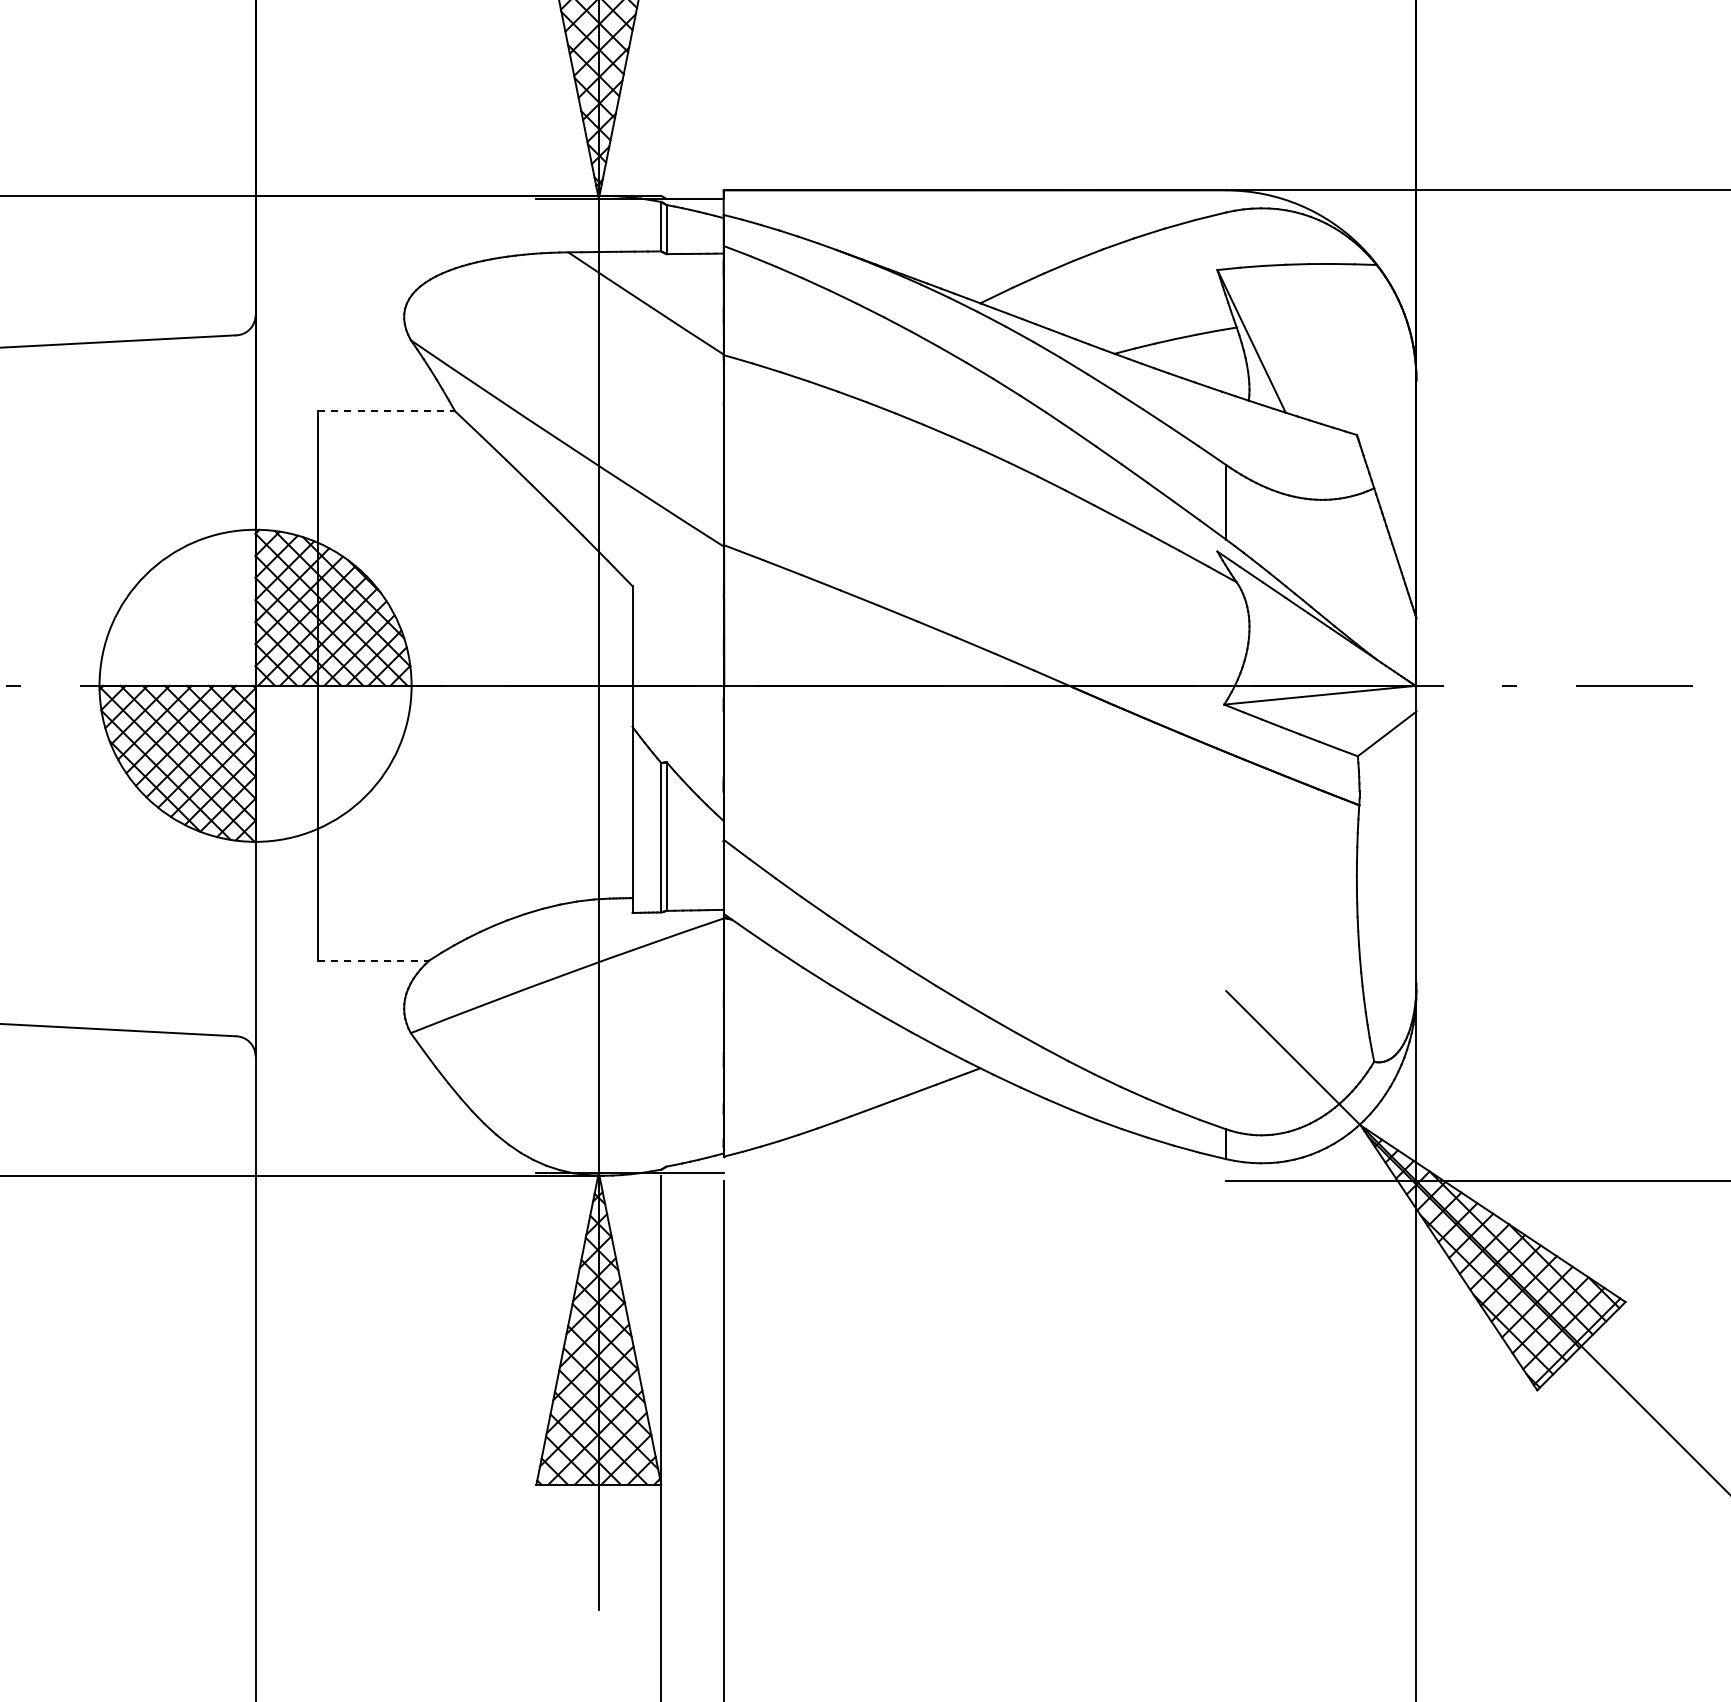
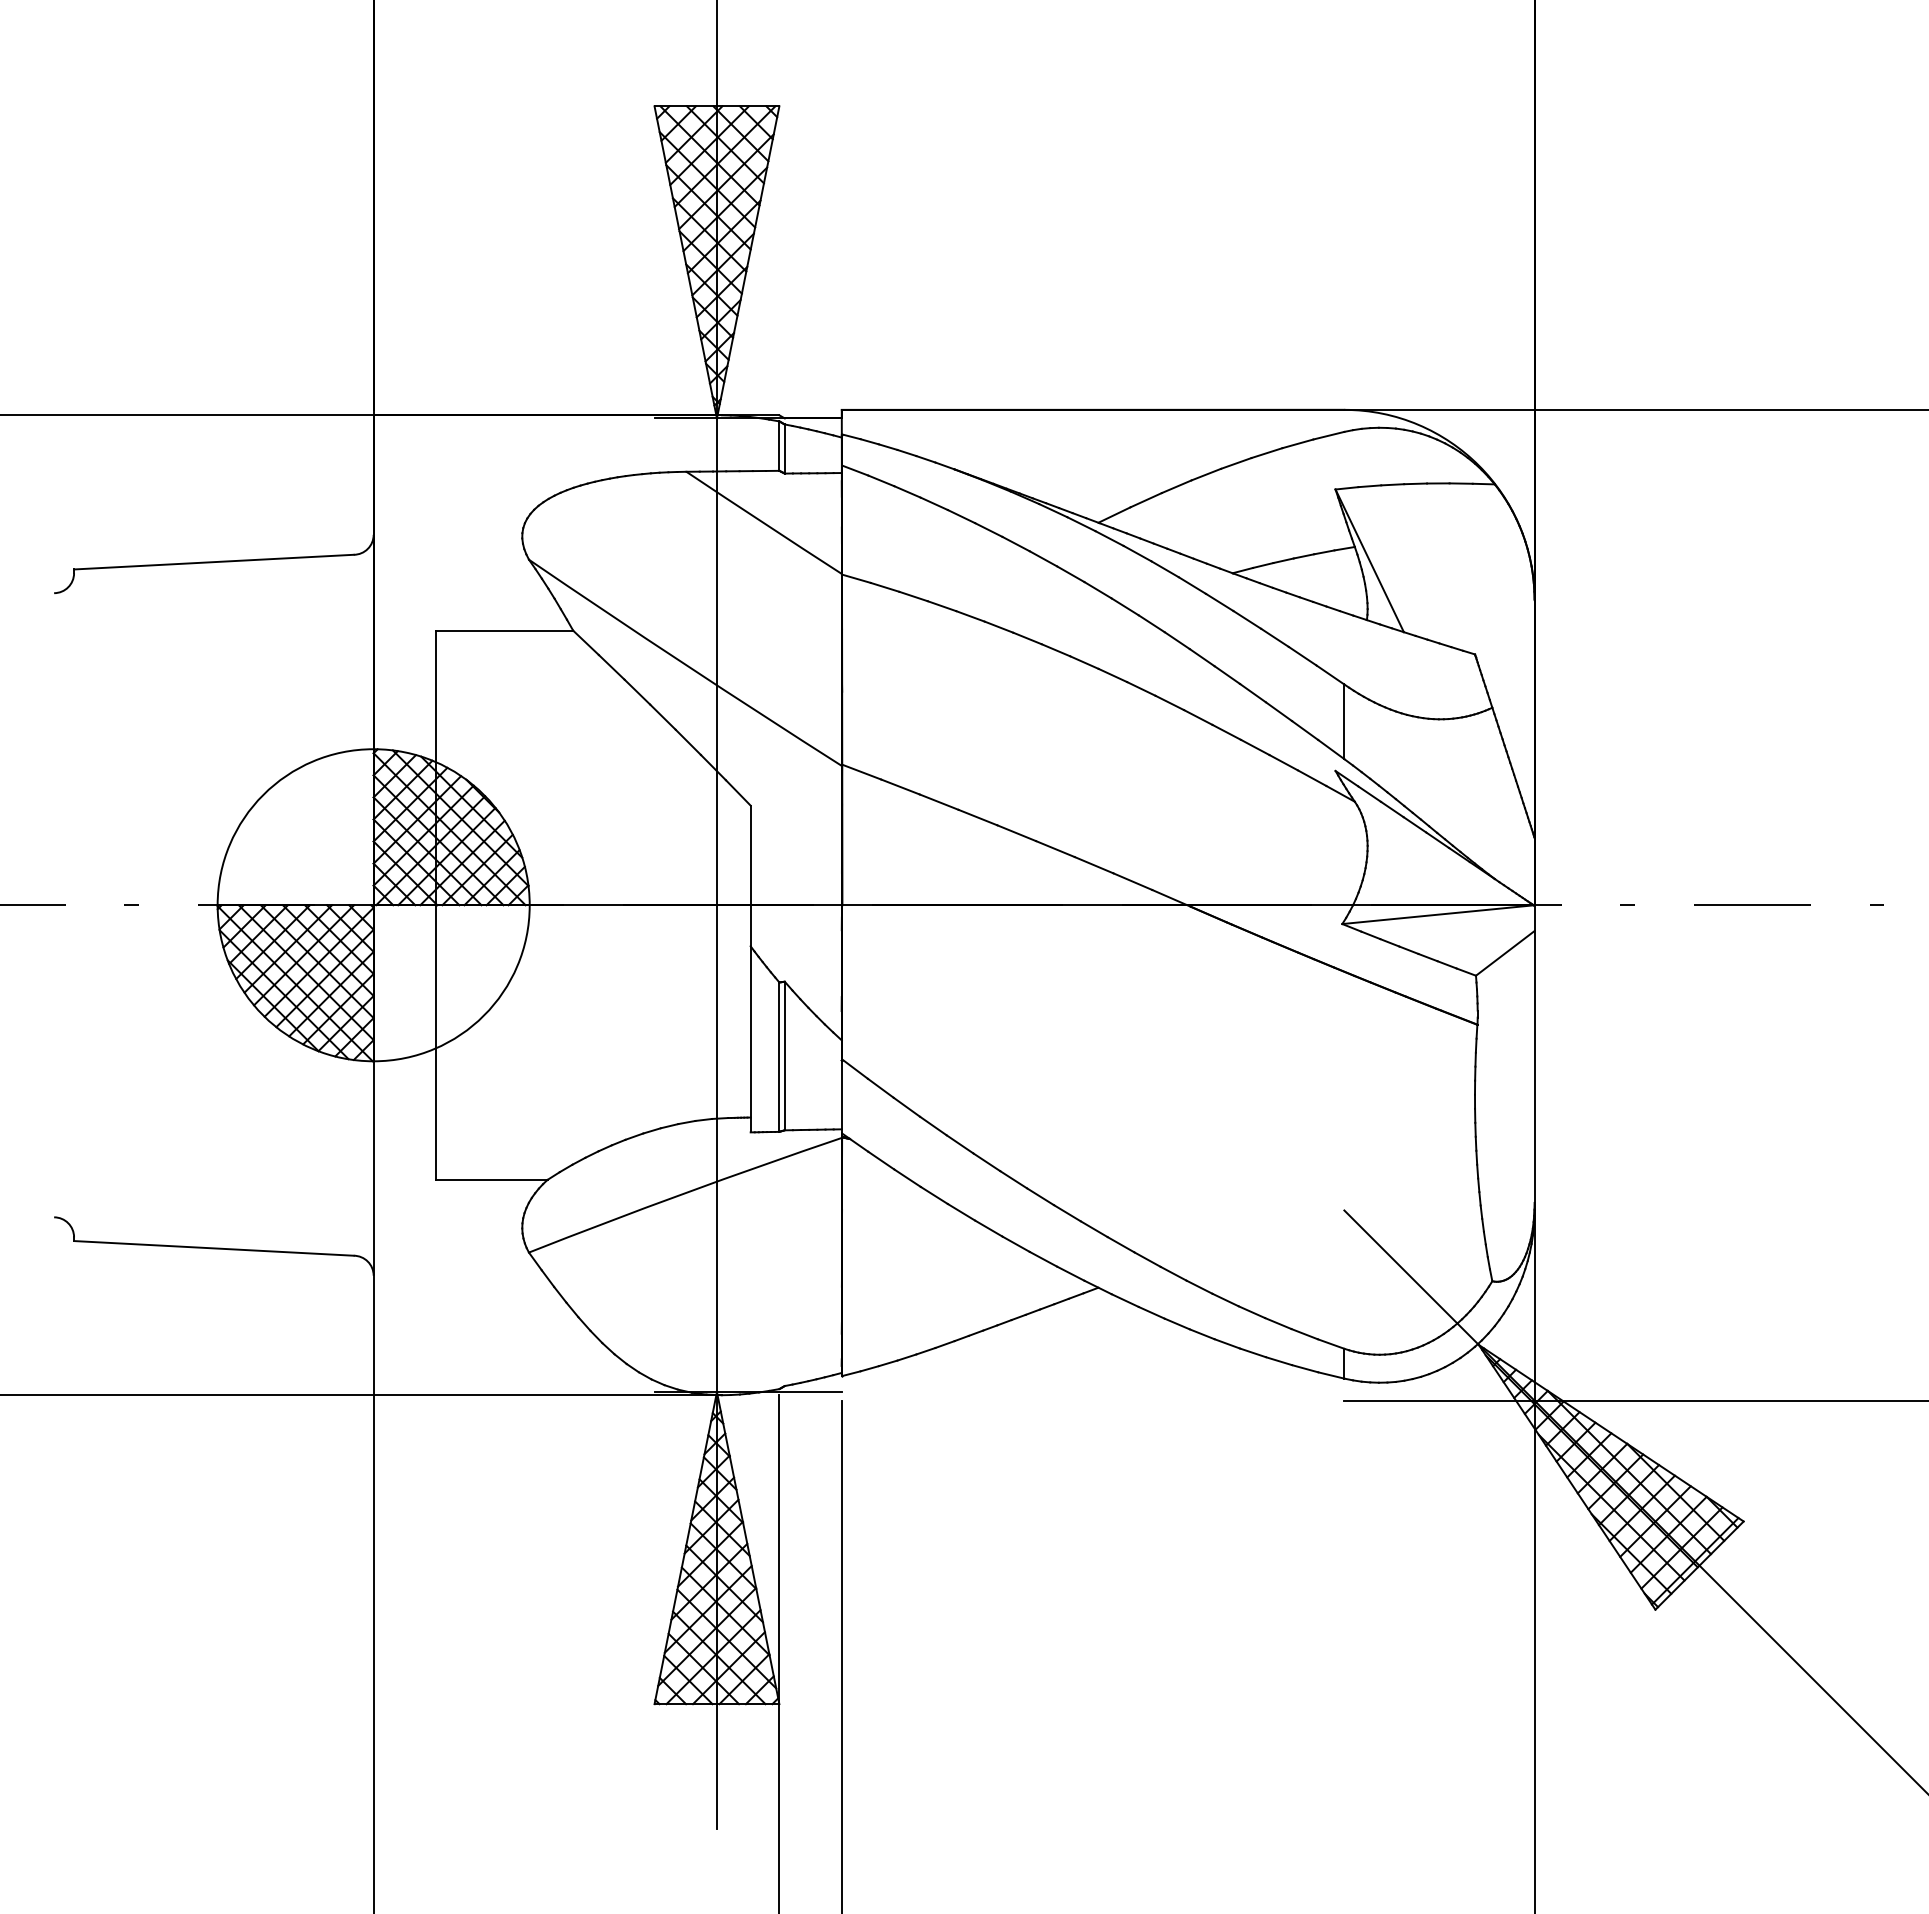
line: (386, 411) -> (504, 630), dashed -> solid
line: (373, 960) -> (491, 1179), dashed -> solid

